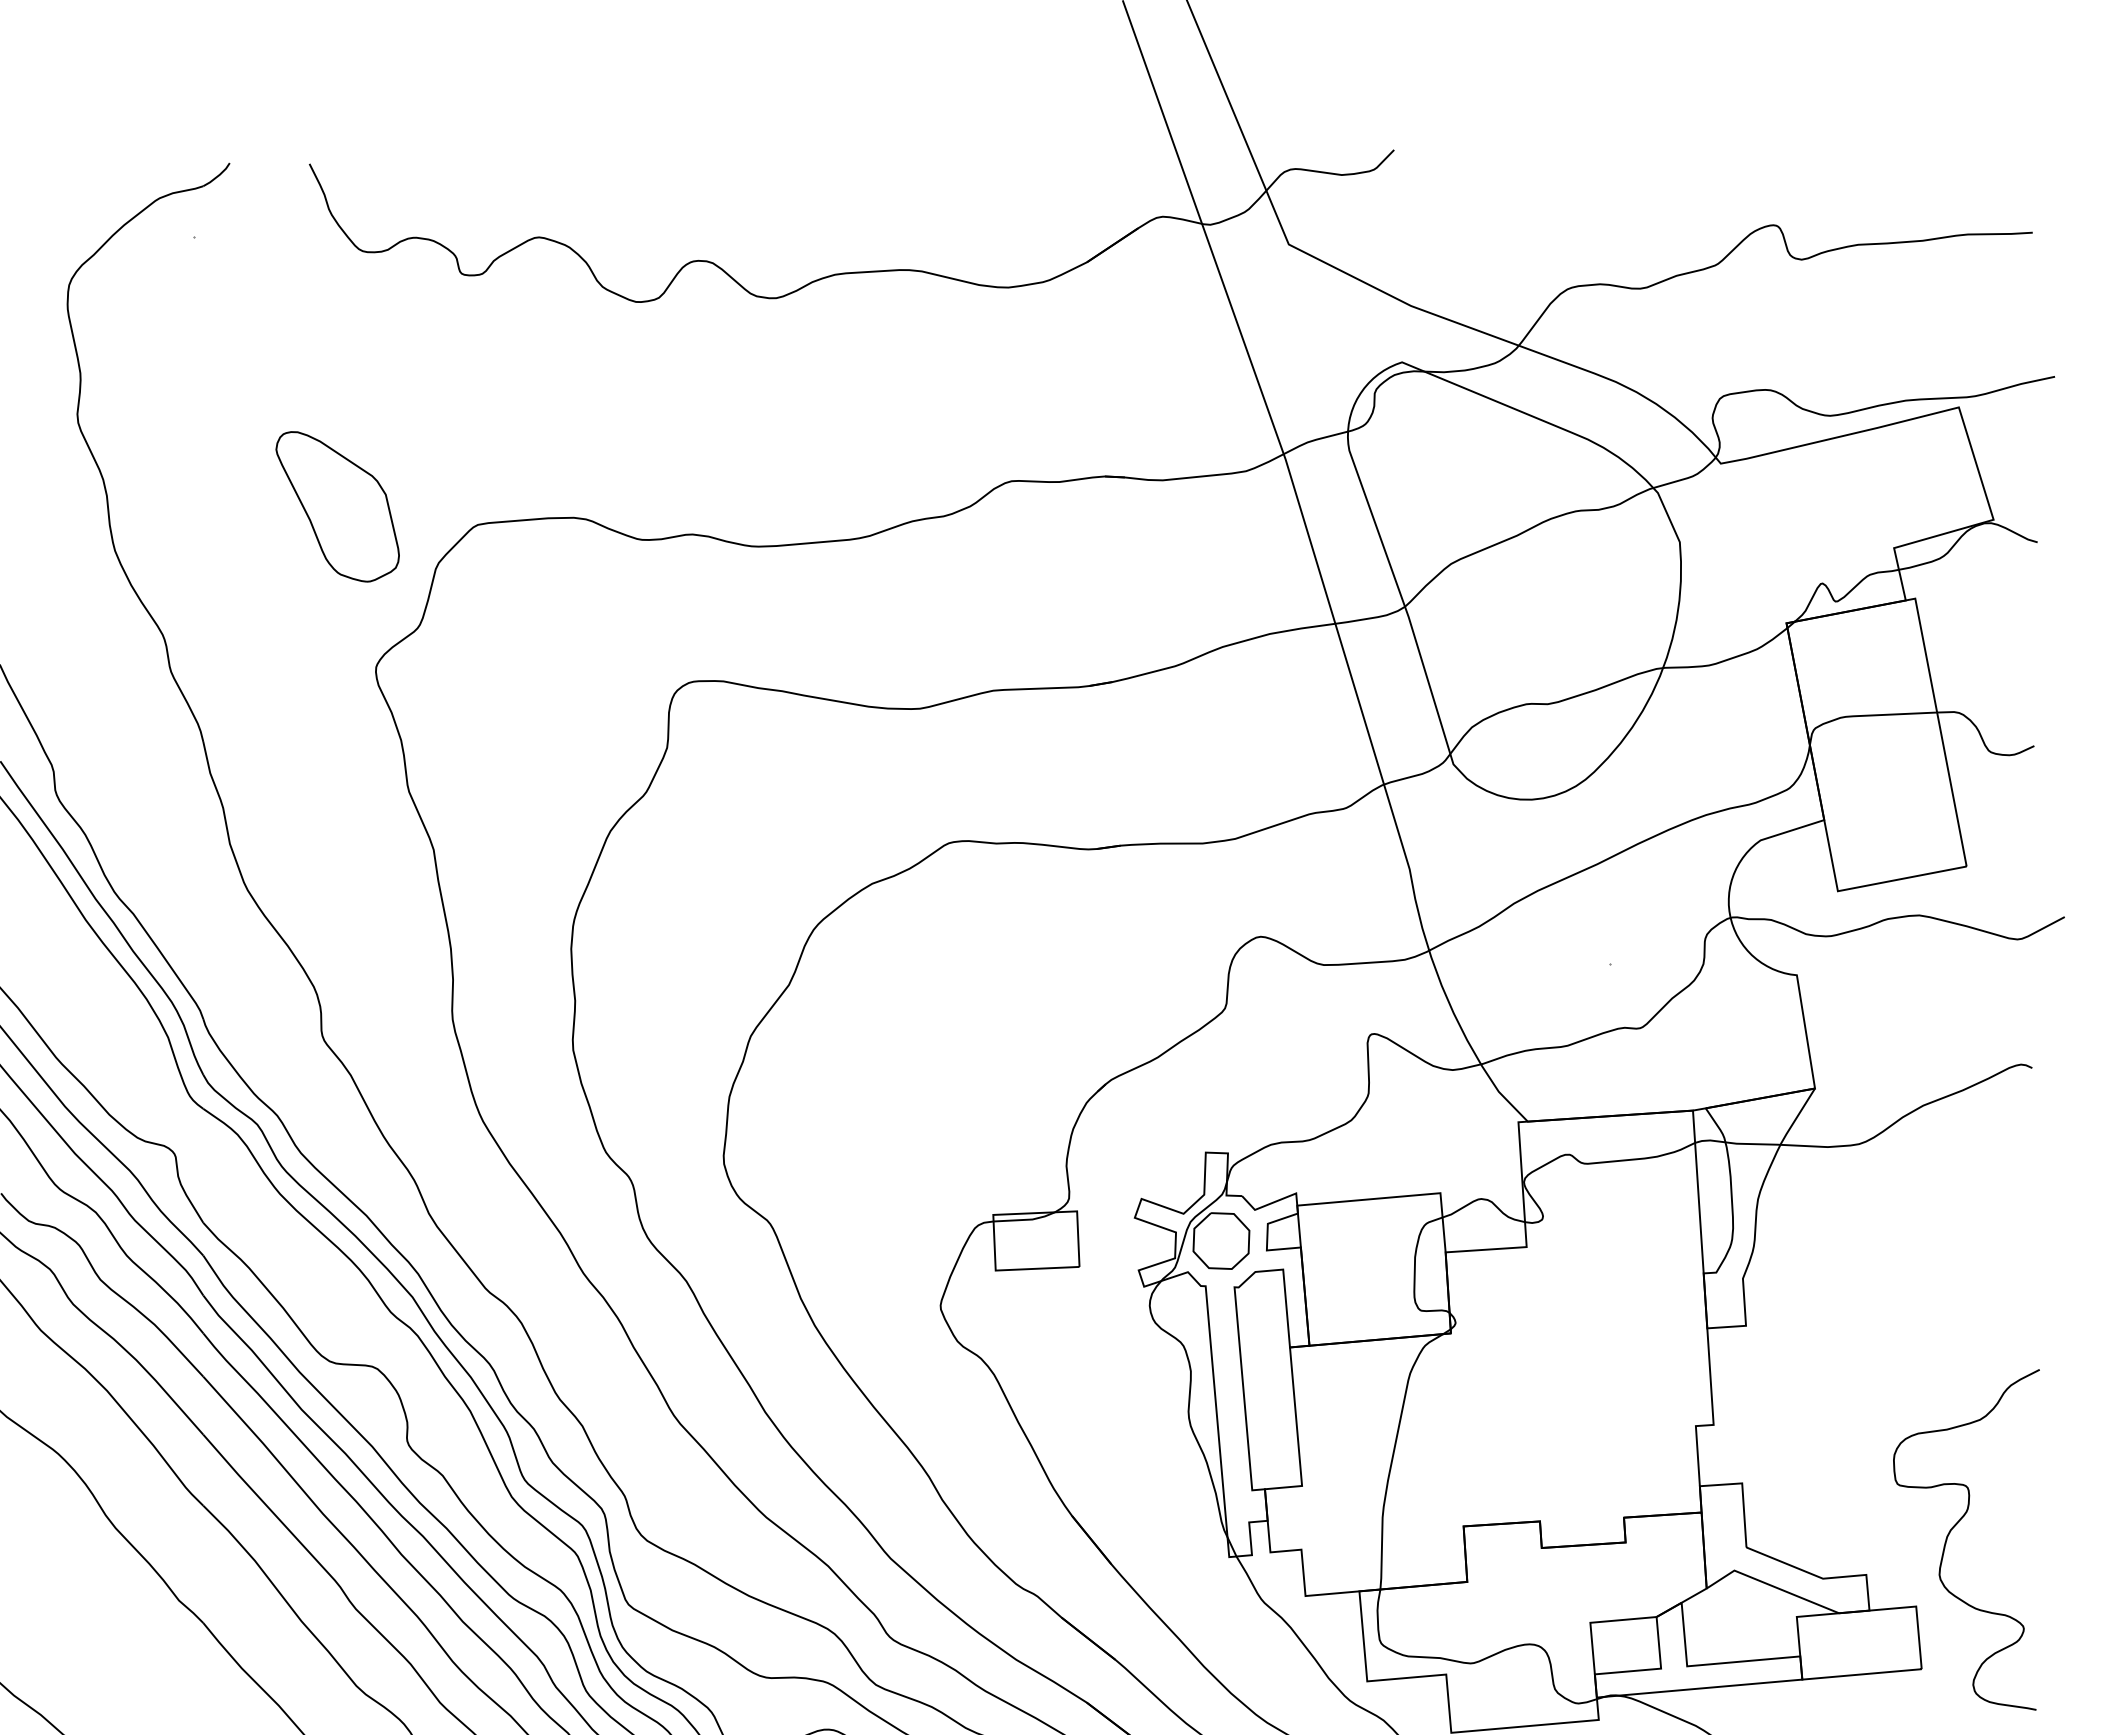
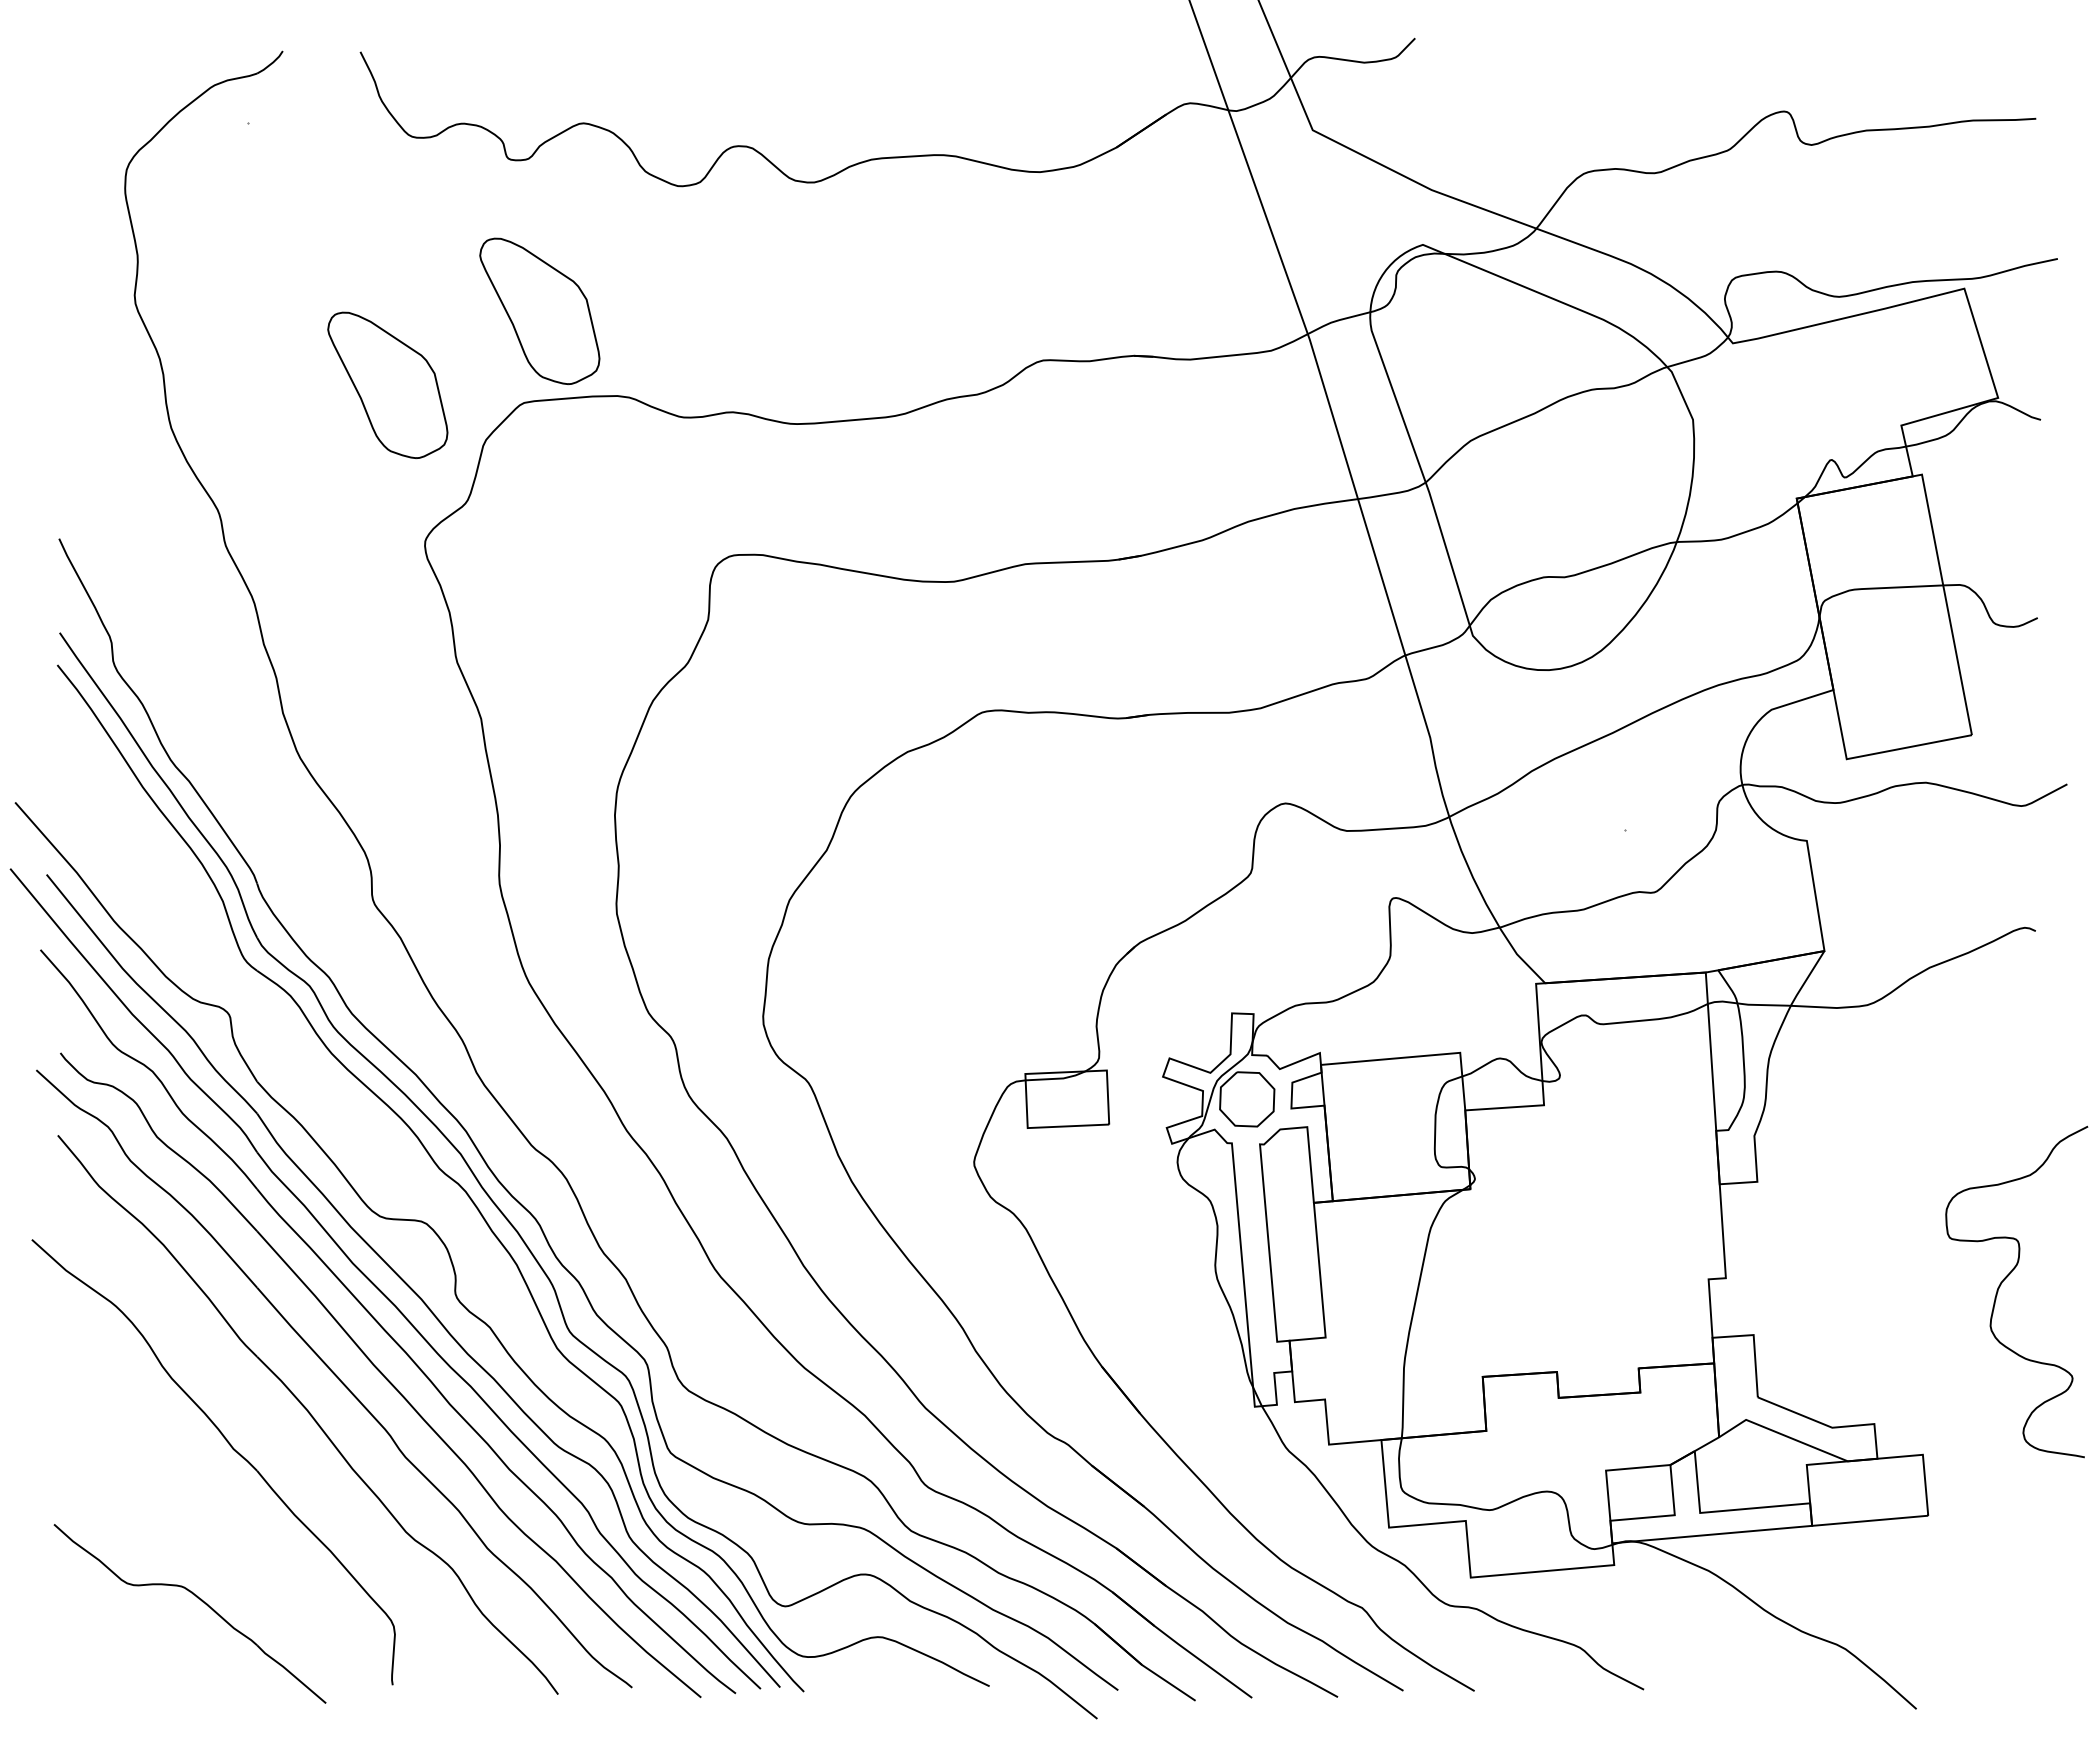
part: (493, 430) -> (539, 311), added
curve: (1951, 1531) -> (2002, 1283), moved

